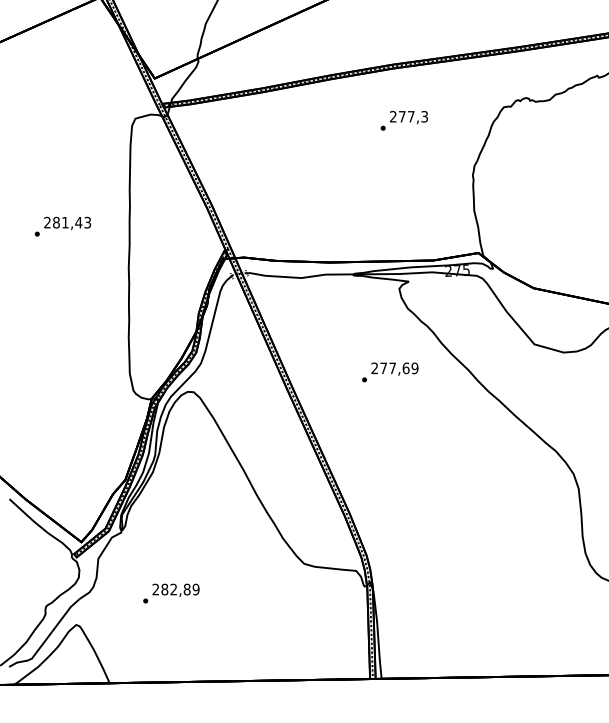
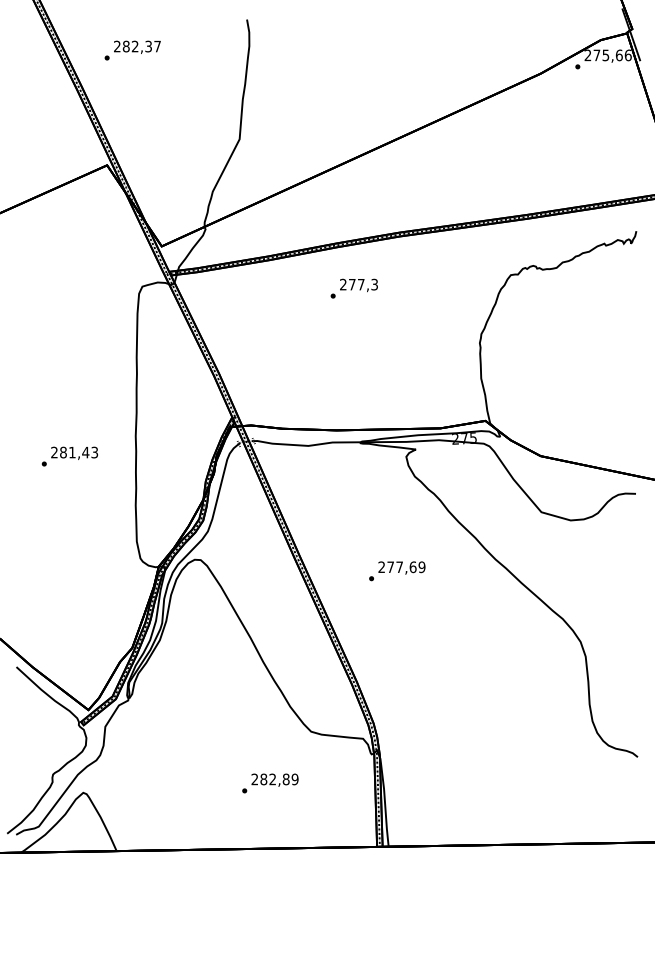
text: (403, 120) -> (353, 288), moved
text: (62, 226) -> (69, 456), moved
text: (390, 372) -> (397, 571), moved
text: (171, 593) -> (270, 783), moved

